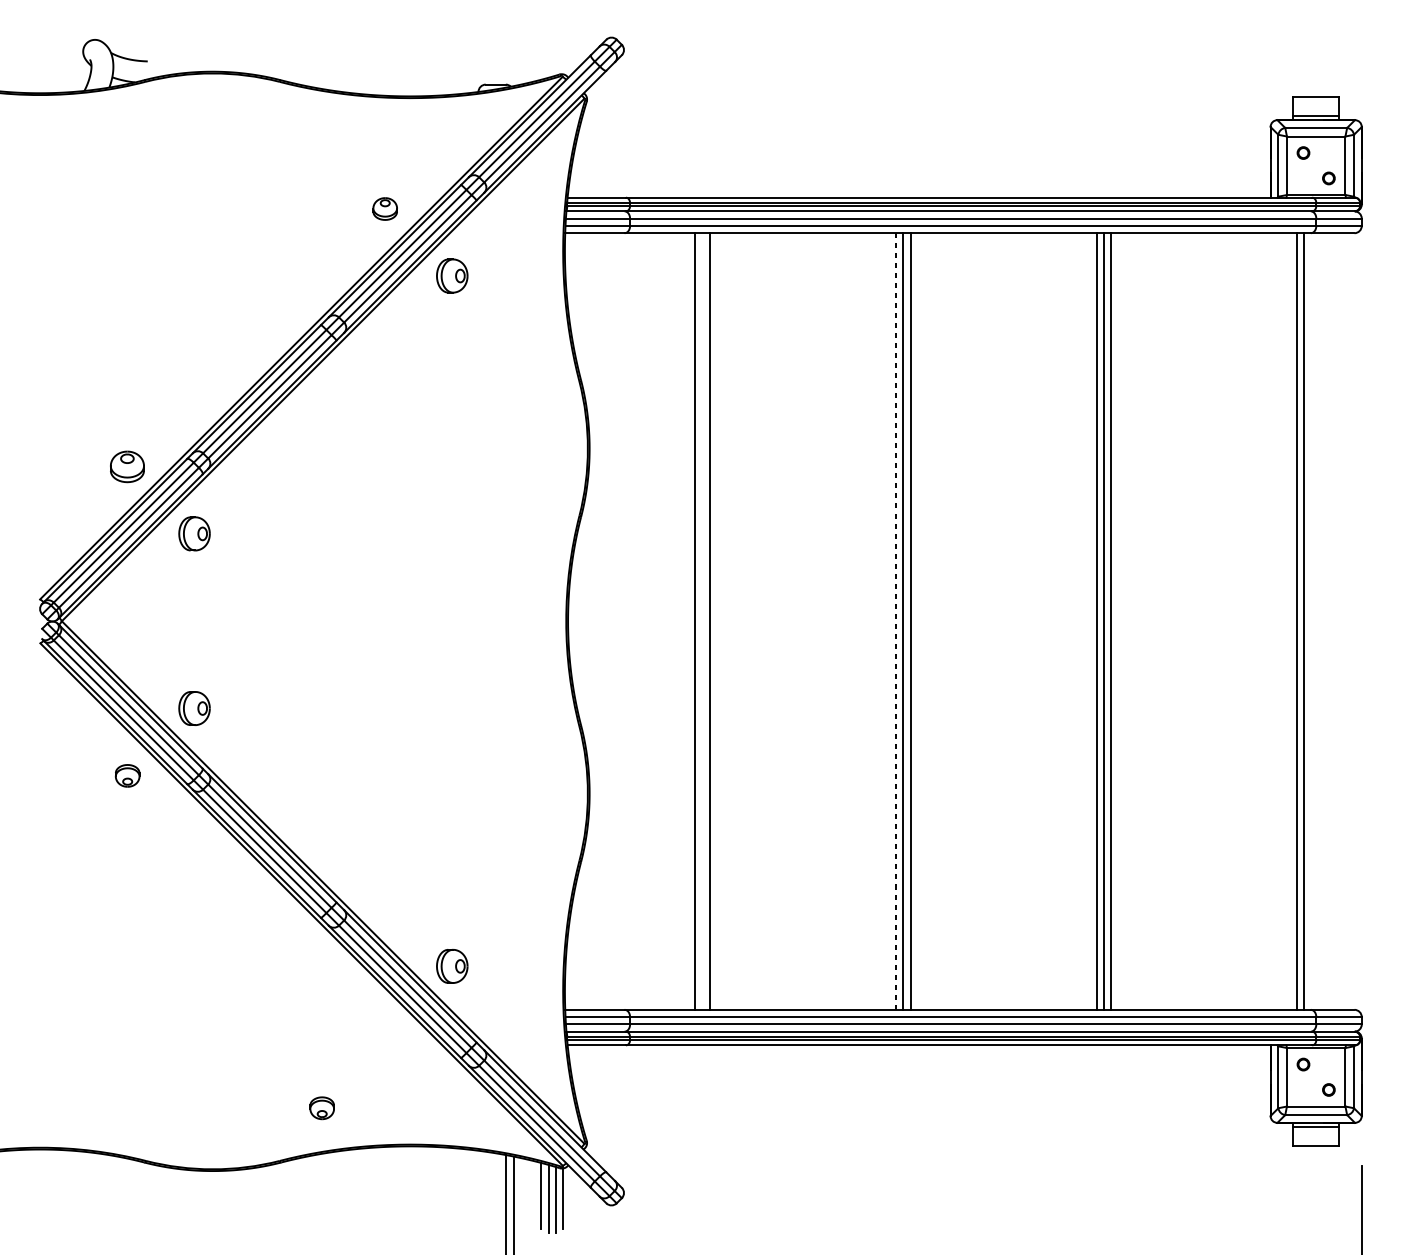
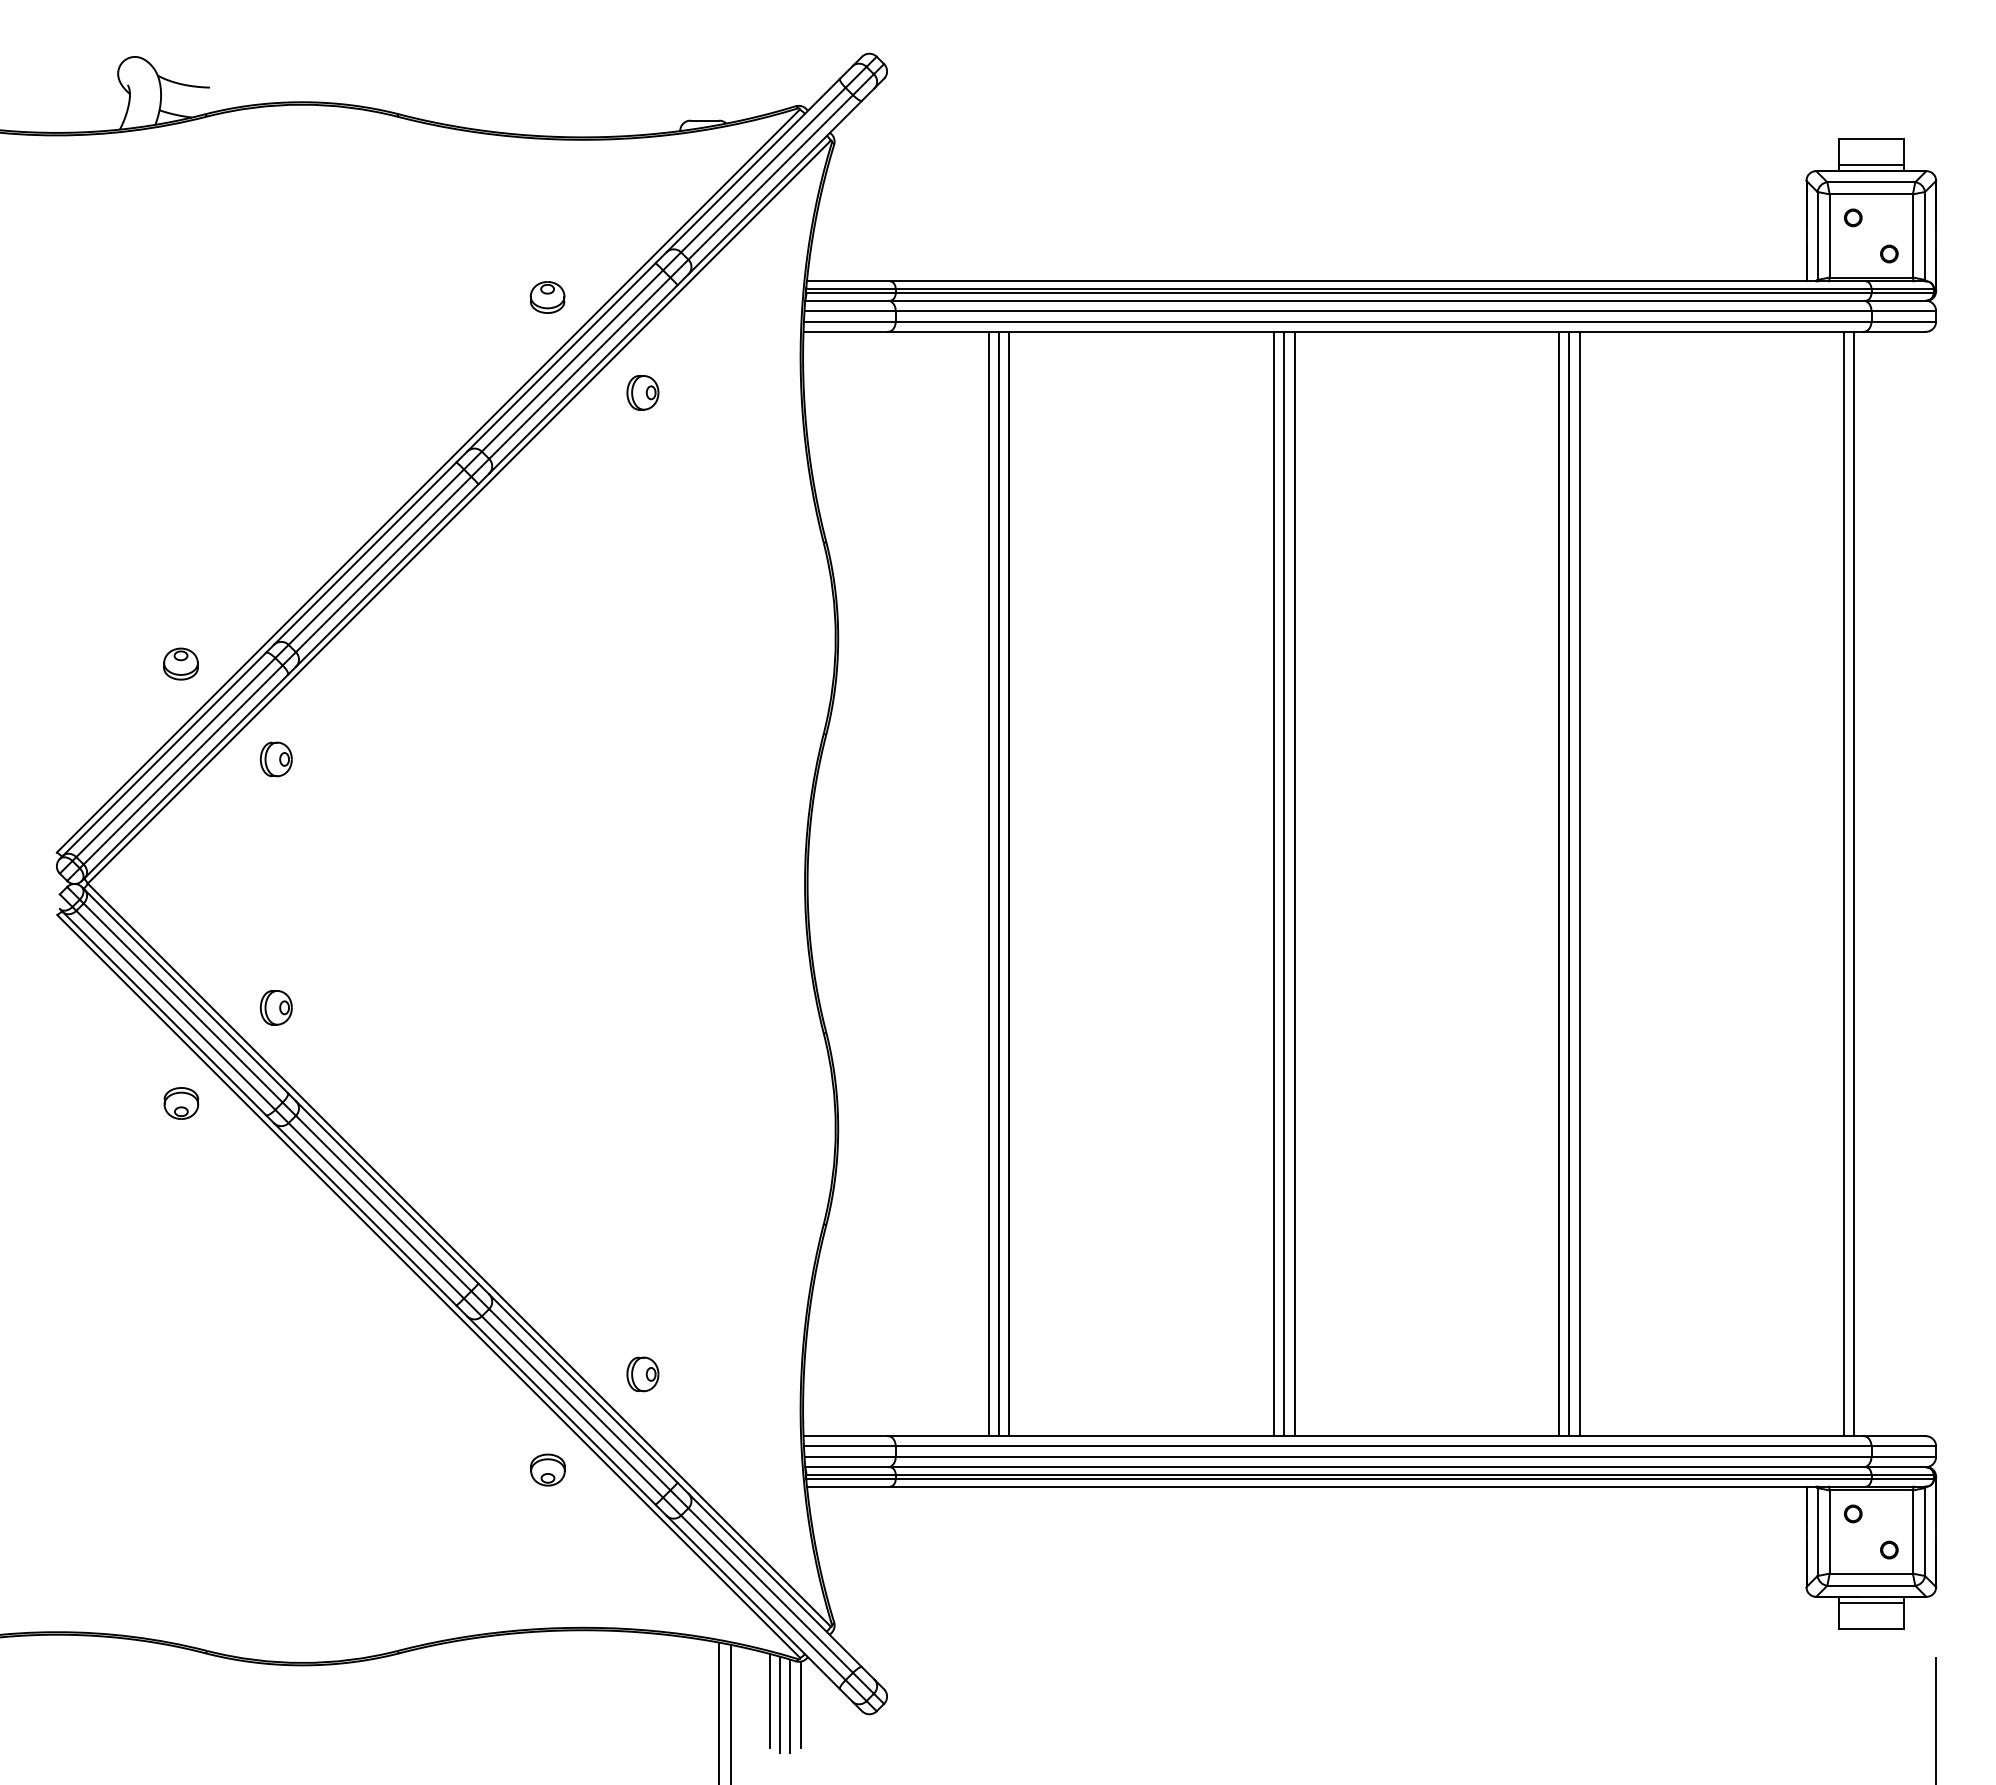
part: (451, 275) -> (642, 392), size x0.71
part: (127, 466) -> (180, 663), size x0.71
part: (193, 533) -> (275, 759), size x0.71
line: (703, 621) -> (999, 883), added
line: (895, 621) -> (1273, 883), dashed -> solid
part: (193, 708) -> (275, 1007), size x0.71
part: (451, 966) -> (642, 1374), size x0.71
part: (321, 1107) -> (547, 1469), moved

